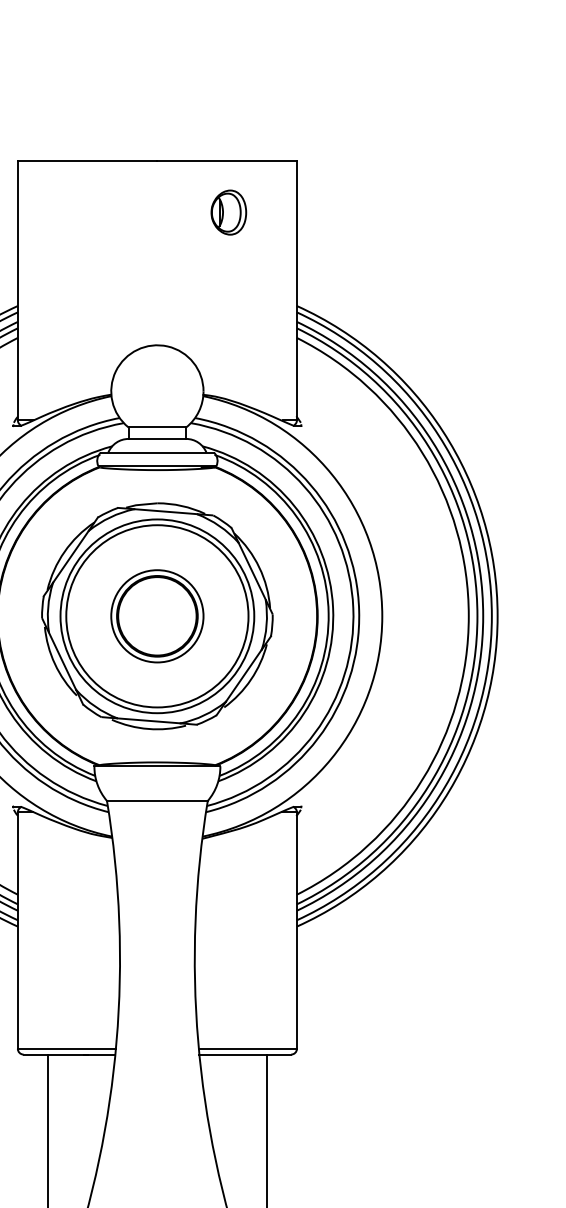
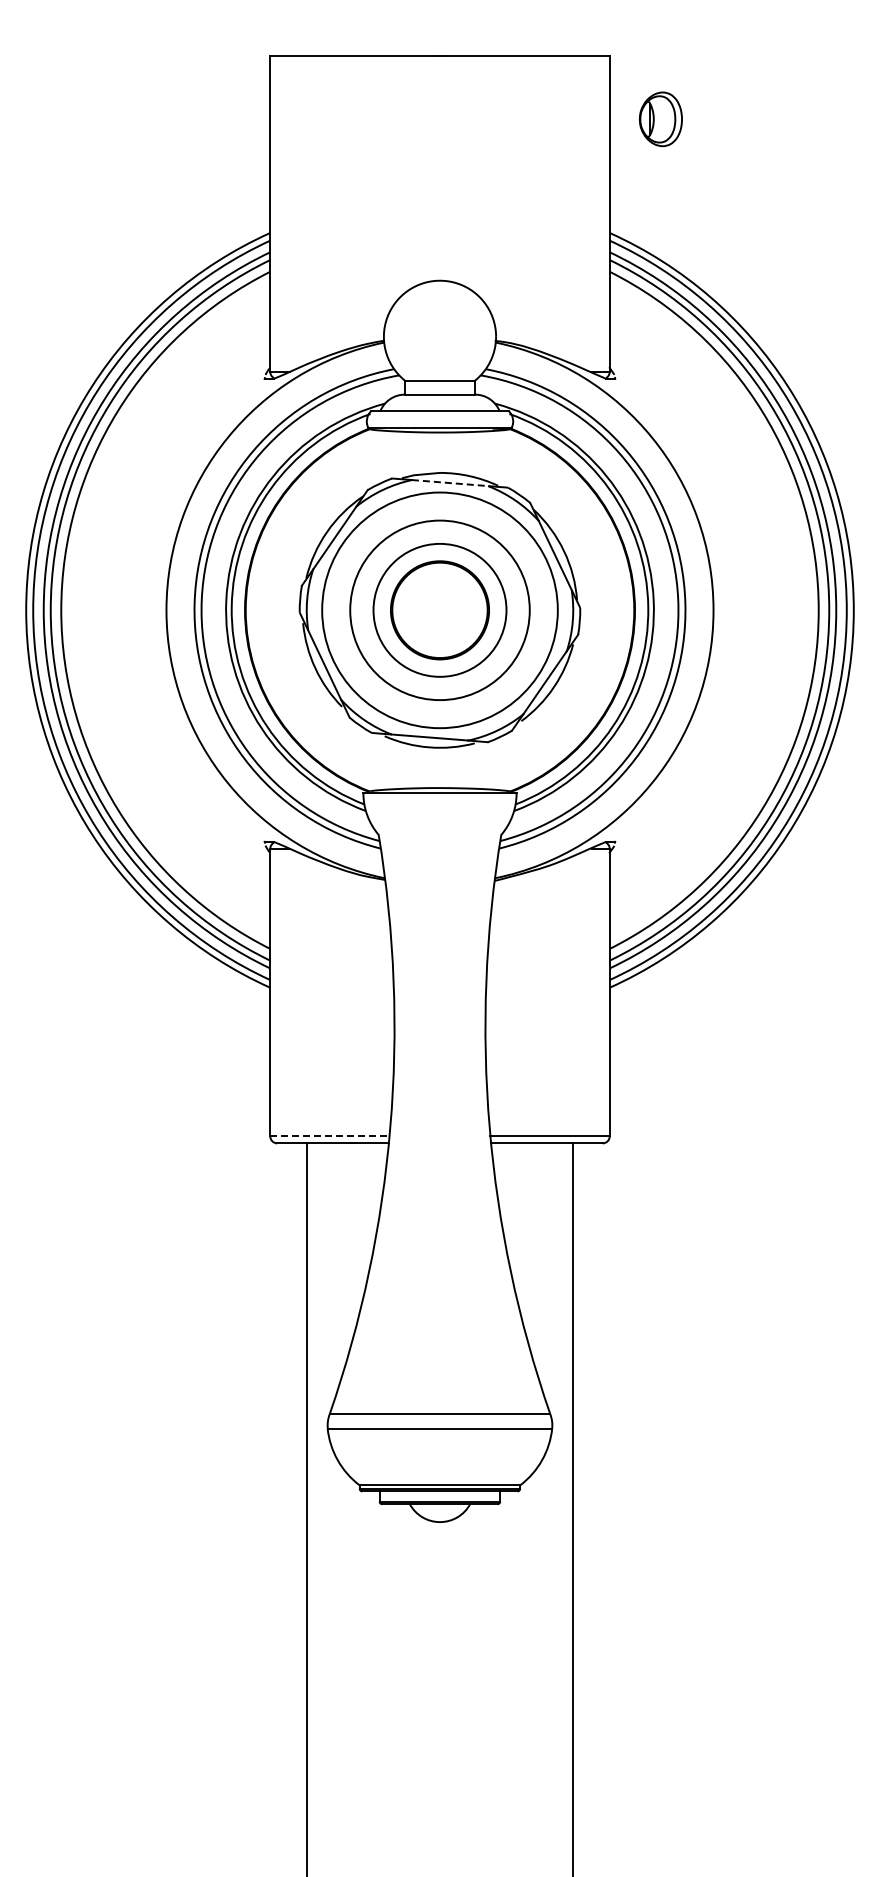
part: (228, 212) -> (660, 119), moved
line: (166, 512) -> (450, 483), solid -> dashed
circle: (156, 616) -> (439, 610), size x0.6
circle: (156, 616) -> (439, 610), size x1.6
line: (156, 800) -> (439, 834), removed
line: (66, 1048) -> (329, 1136), solid -> dashed

